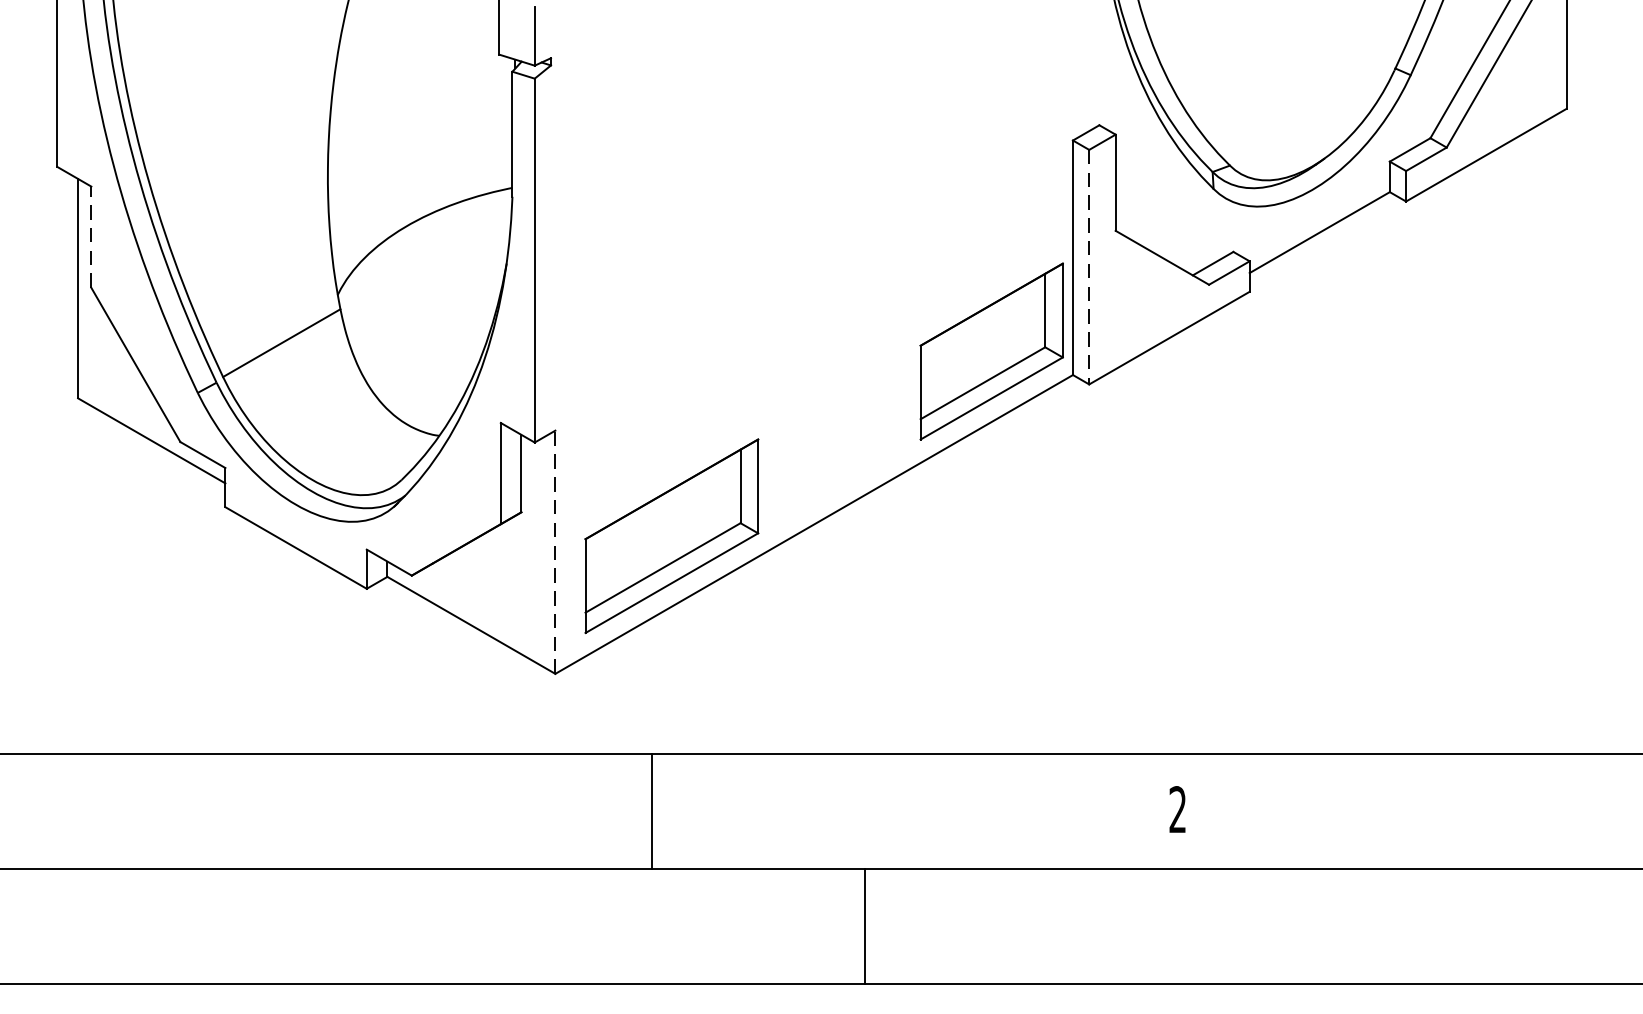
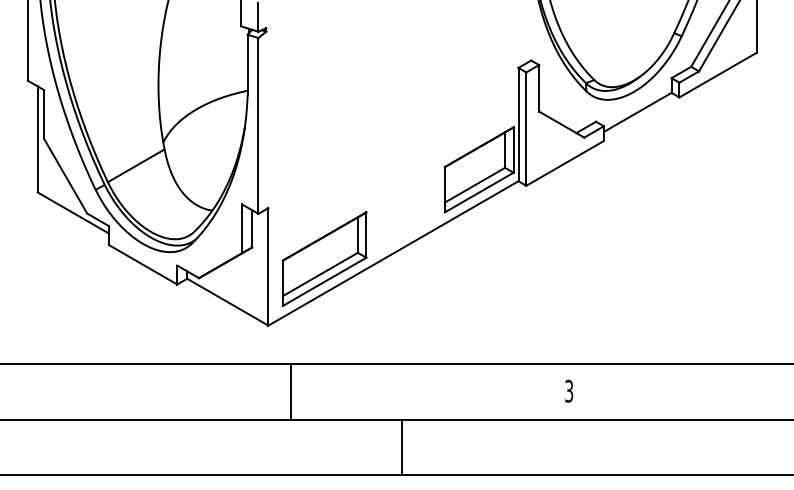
line: (91, 236) -> (44, 114), dashed -> solid
line: (1089, 267) -> (526, 129), dashed -> solid
line: (555, 551) -> (268, 266), dashed -> solid
line: (652, 810) -> (291, 391), moved
text: (1178, 810) -> (569, 391), 2 -> 3
line: (866, 926) -> (402, 447), moved

